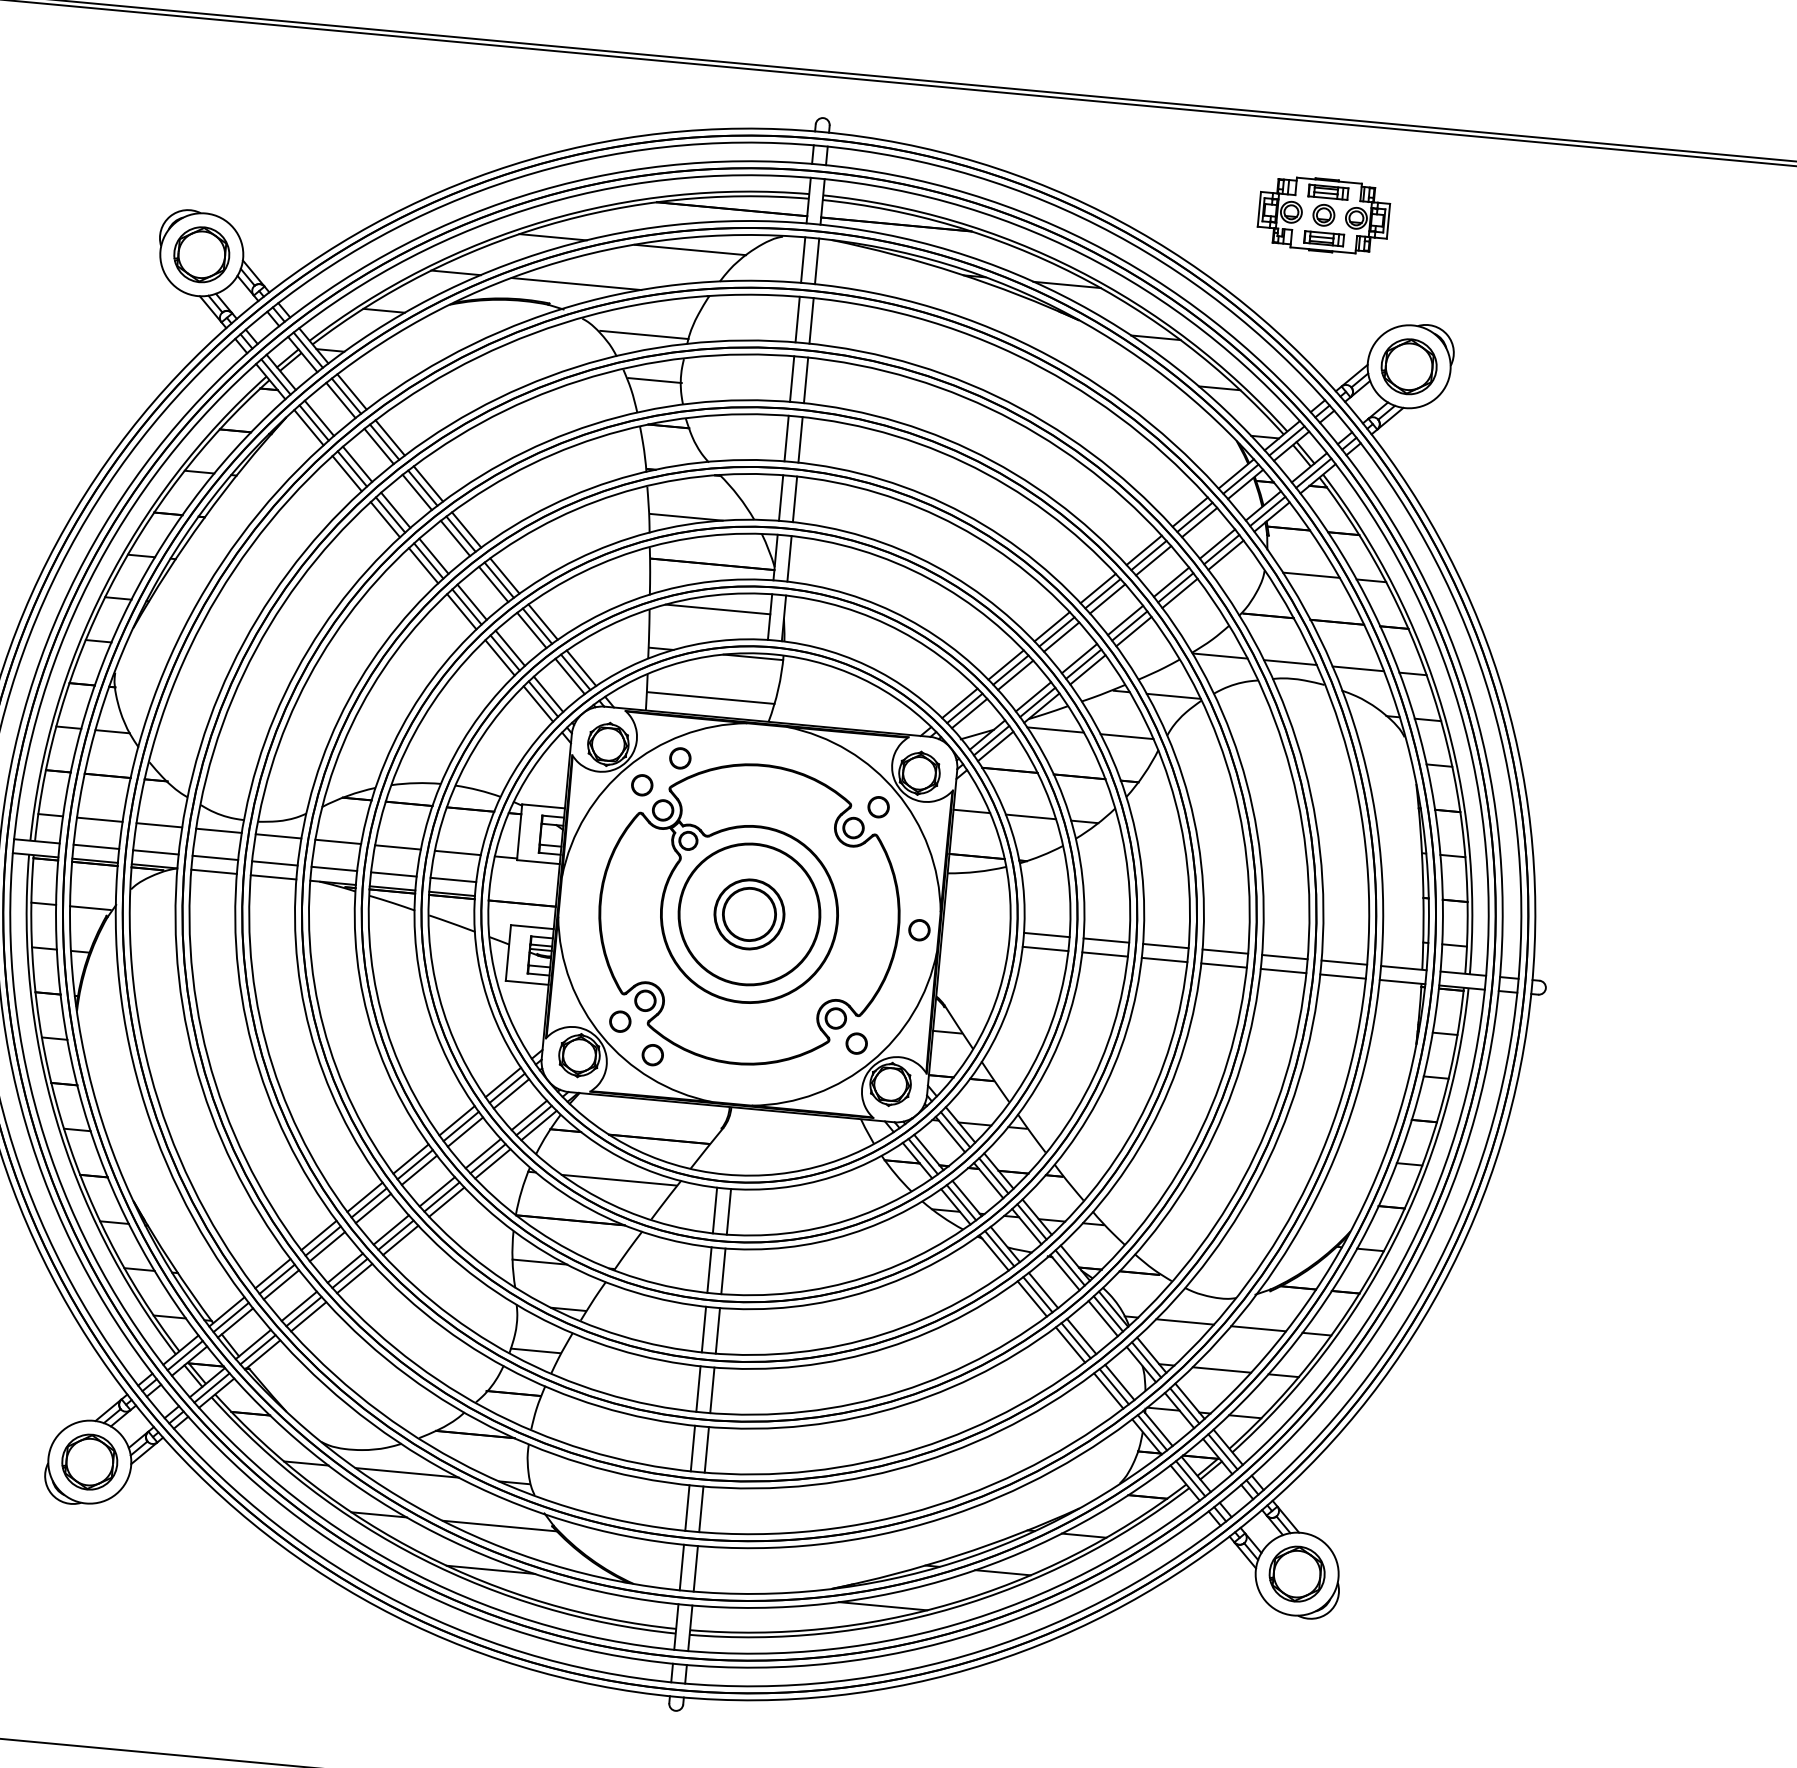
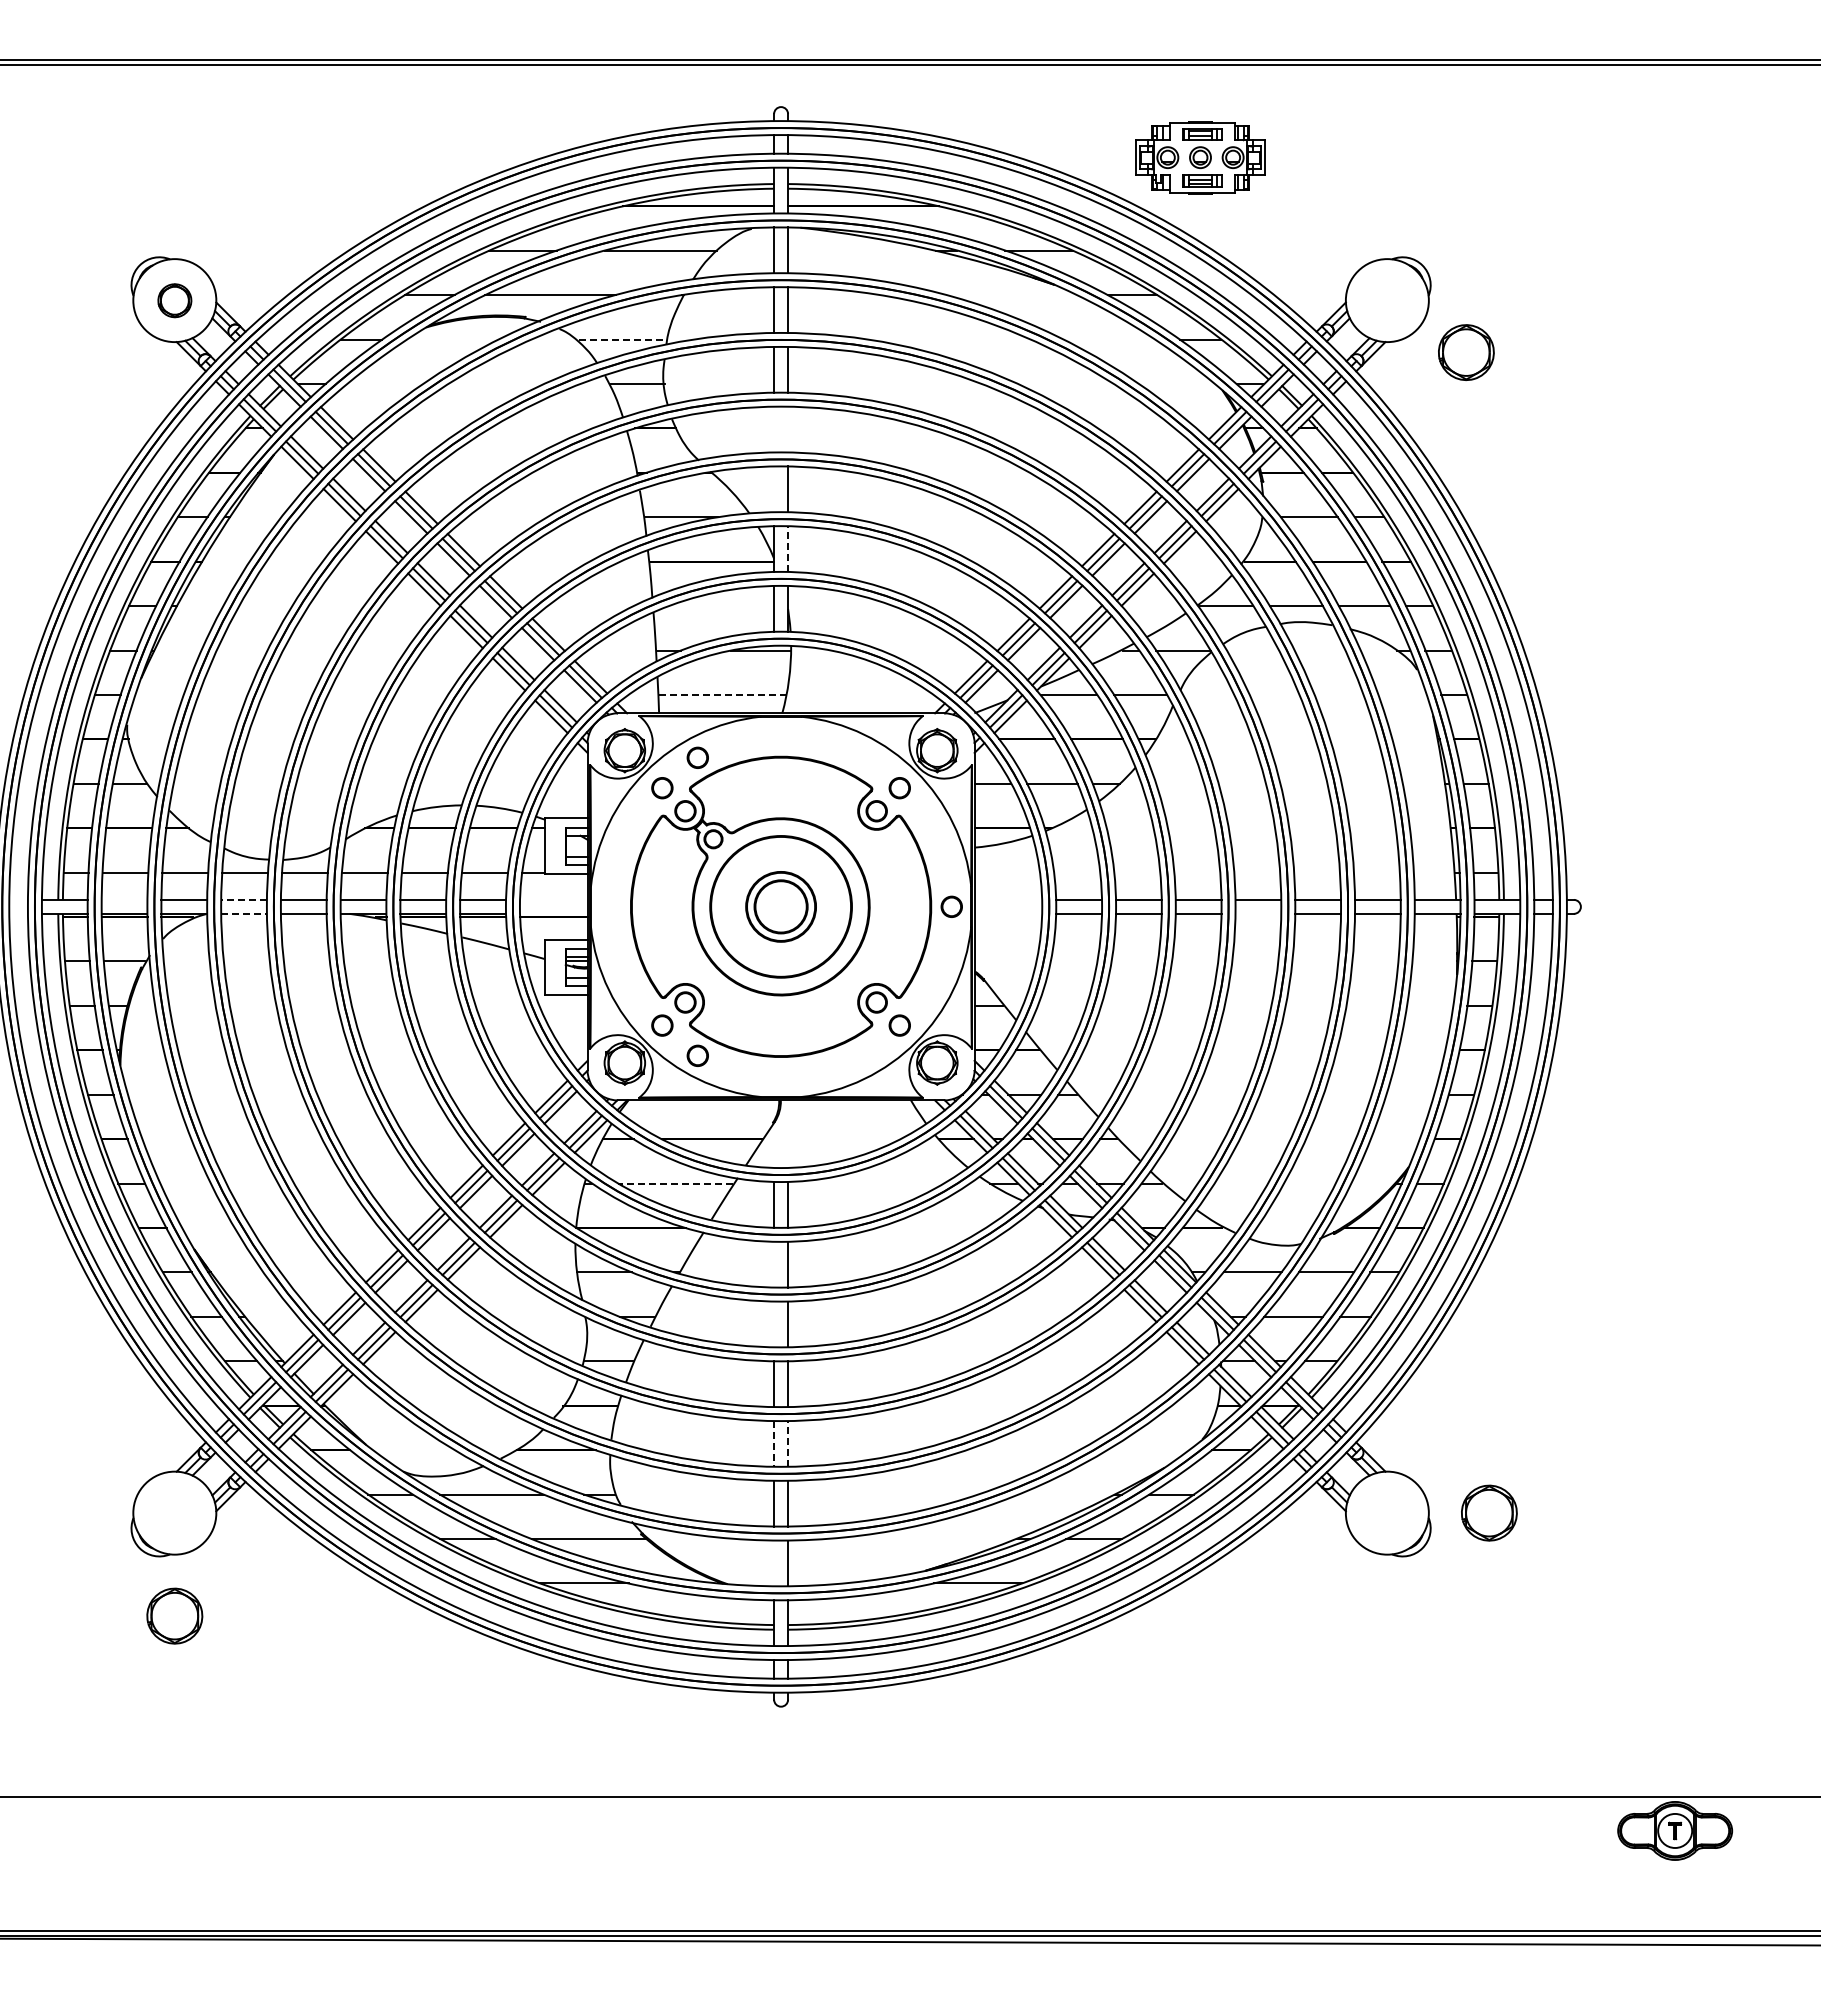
part: (1323, 215) -> (1200, 157), moved
part: (201, 254) -> (174, 300), size x0.6
line: (644, 334) -> (623, 339), solid -> dashed
part: (1409, 366) -> (1466, 352), moved
line: (787, 438) -> (774, 429), removed
line: (800, 439) -> (788, 429), removed
line: (781, 498) -> (774, 489), removed
line: (789, 559) -> (788, 549), solid -> dashed
line: (717, 609) -> (721, 606), removed
line: (711, 697) -> (723, 694), solid -> dashed
line: (96, 846) -> (124, 899), removed
line: (215, 857) -> (244, 899), solid -> dashed
line: (214, 871) -> (244, 913), solid -> dashed
line: (1224, 965) -> (1258, 913), removed
line: (618, 1180) -> (675, 1183), solid -> dashed
line: (709, 1269) -> (774, 1264), removed
line: (704, 1329) -> (774, 1324), removed
line: (693, 1448) -> (774, 1443), solid -> dashed
line: (707, 1449) -> (788, 1443), solid -> dashed
part: (89, 1461) -> (174, 1615), moved
line: (682, 1567) -> (774, 1563), removed
part: (1297, 1573) -> (1489, 1512), moved

